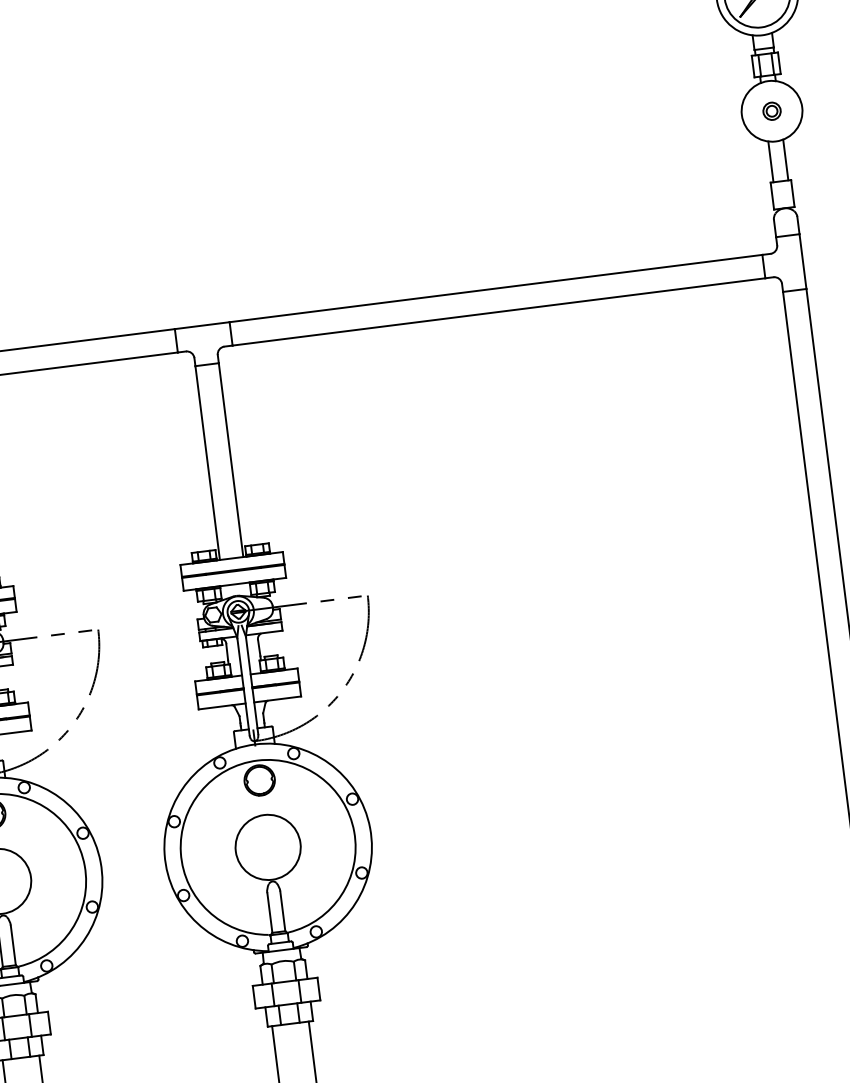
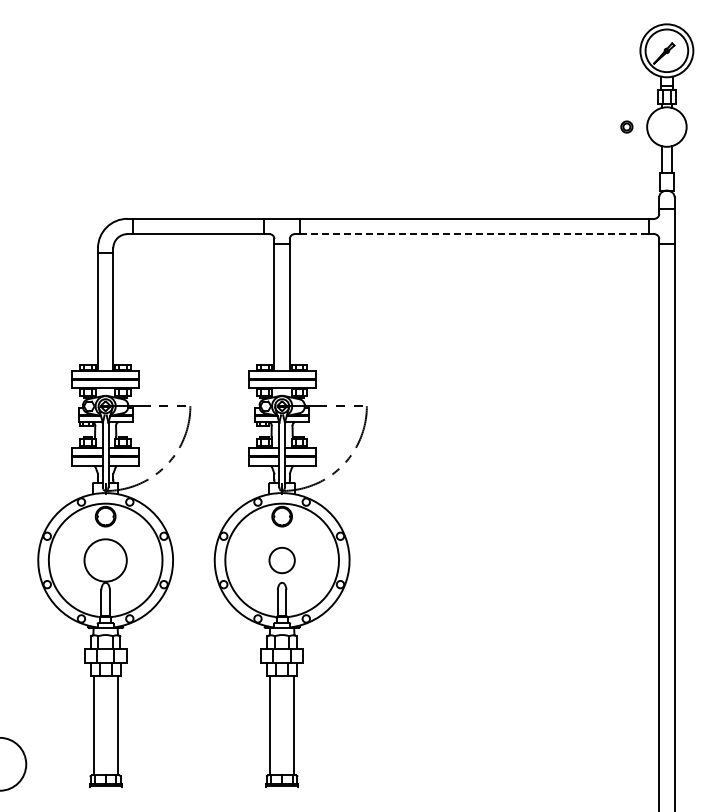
part: (771, 110) -> (626, 126), moved
line: (500, 312) -> (475, 234), solid -> dashed
circle: (267, 847) -> (281, 560), size x0.6

